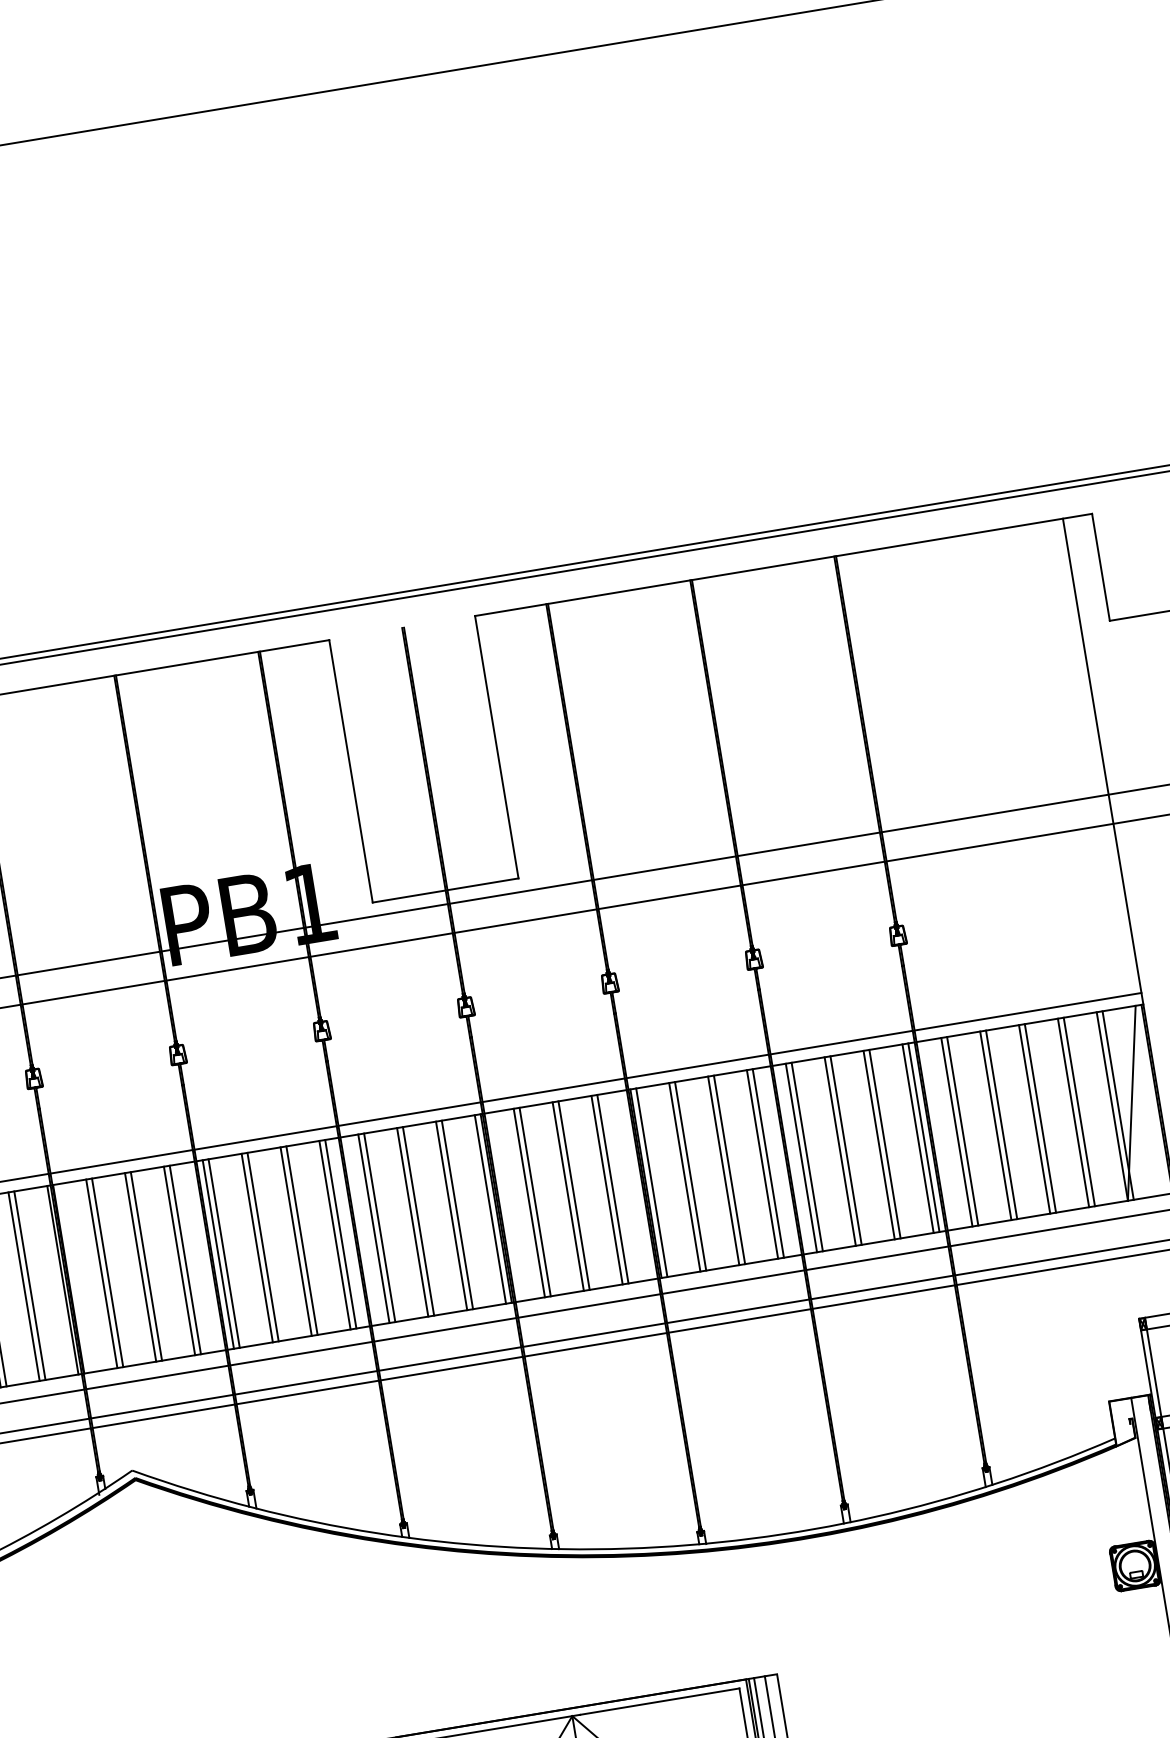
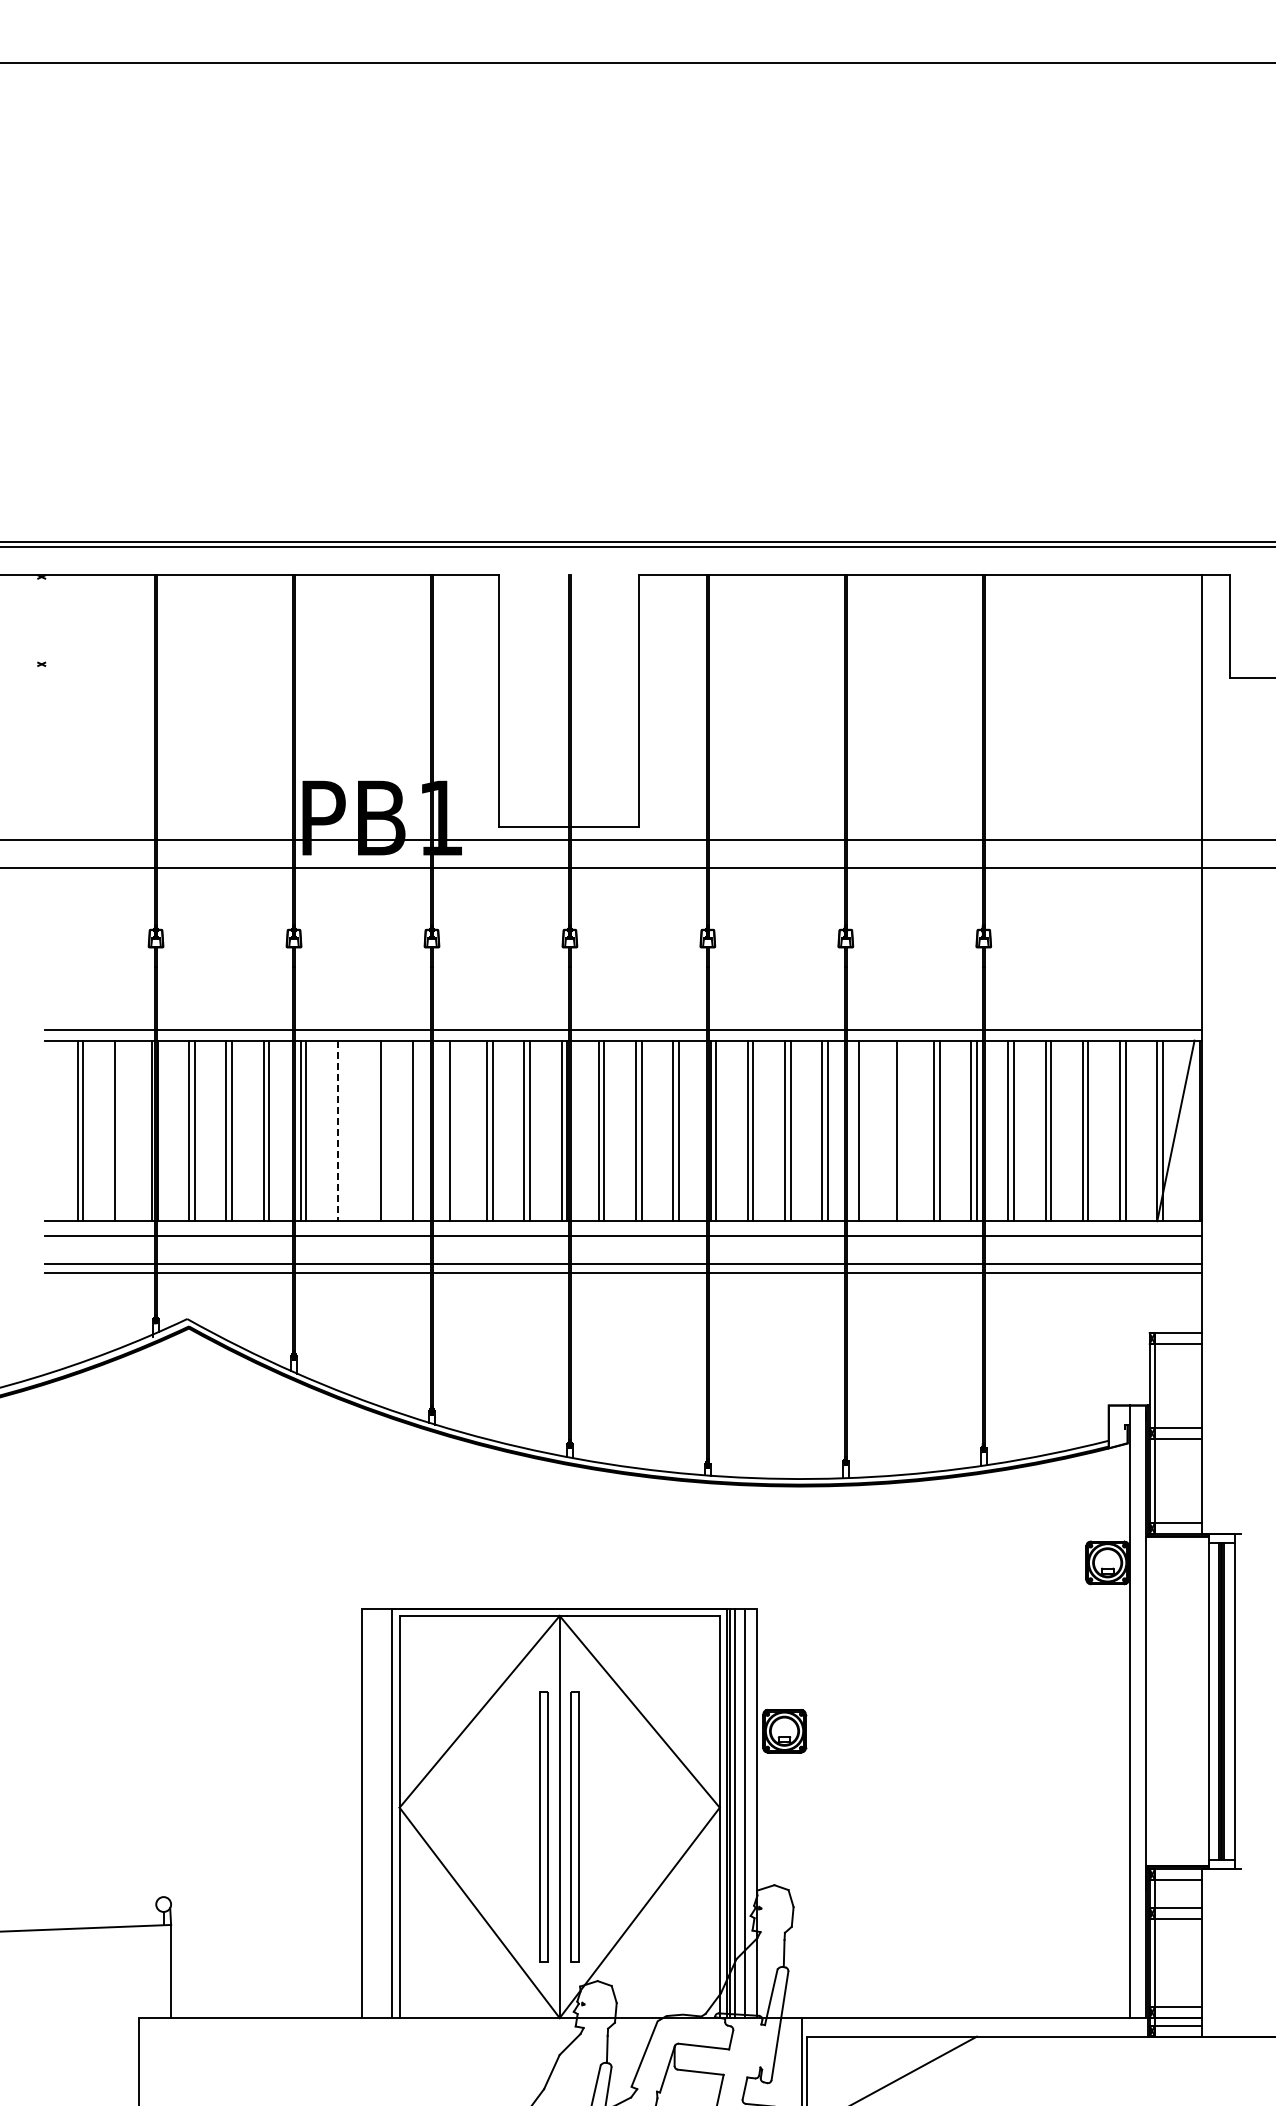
line: (846, 1150) -> (902, 1130), removed
line: (807, 1156) -> (865, 1130), removed
line: (379, 1227) -> (455, 1130), removed
line: (341, 1233) -> (418, 1130), removed
line: (296, 1241) -> (375, 1130), removed
line: (262, 1246) -> (343, 1130), removed
line: (257, 1248) -> (338, 1131), solid -> dashed
line: (29, 1285) -> (120, 1130), removed

